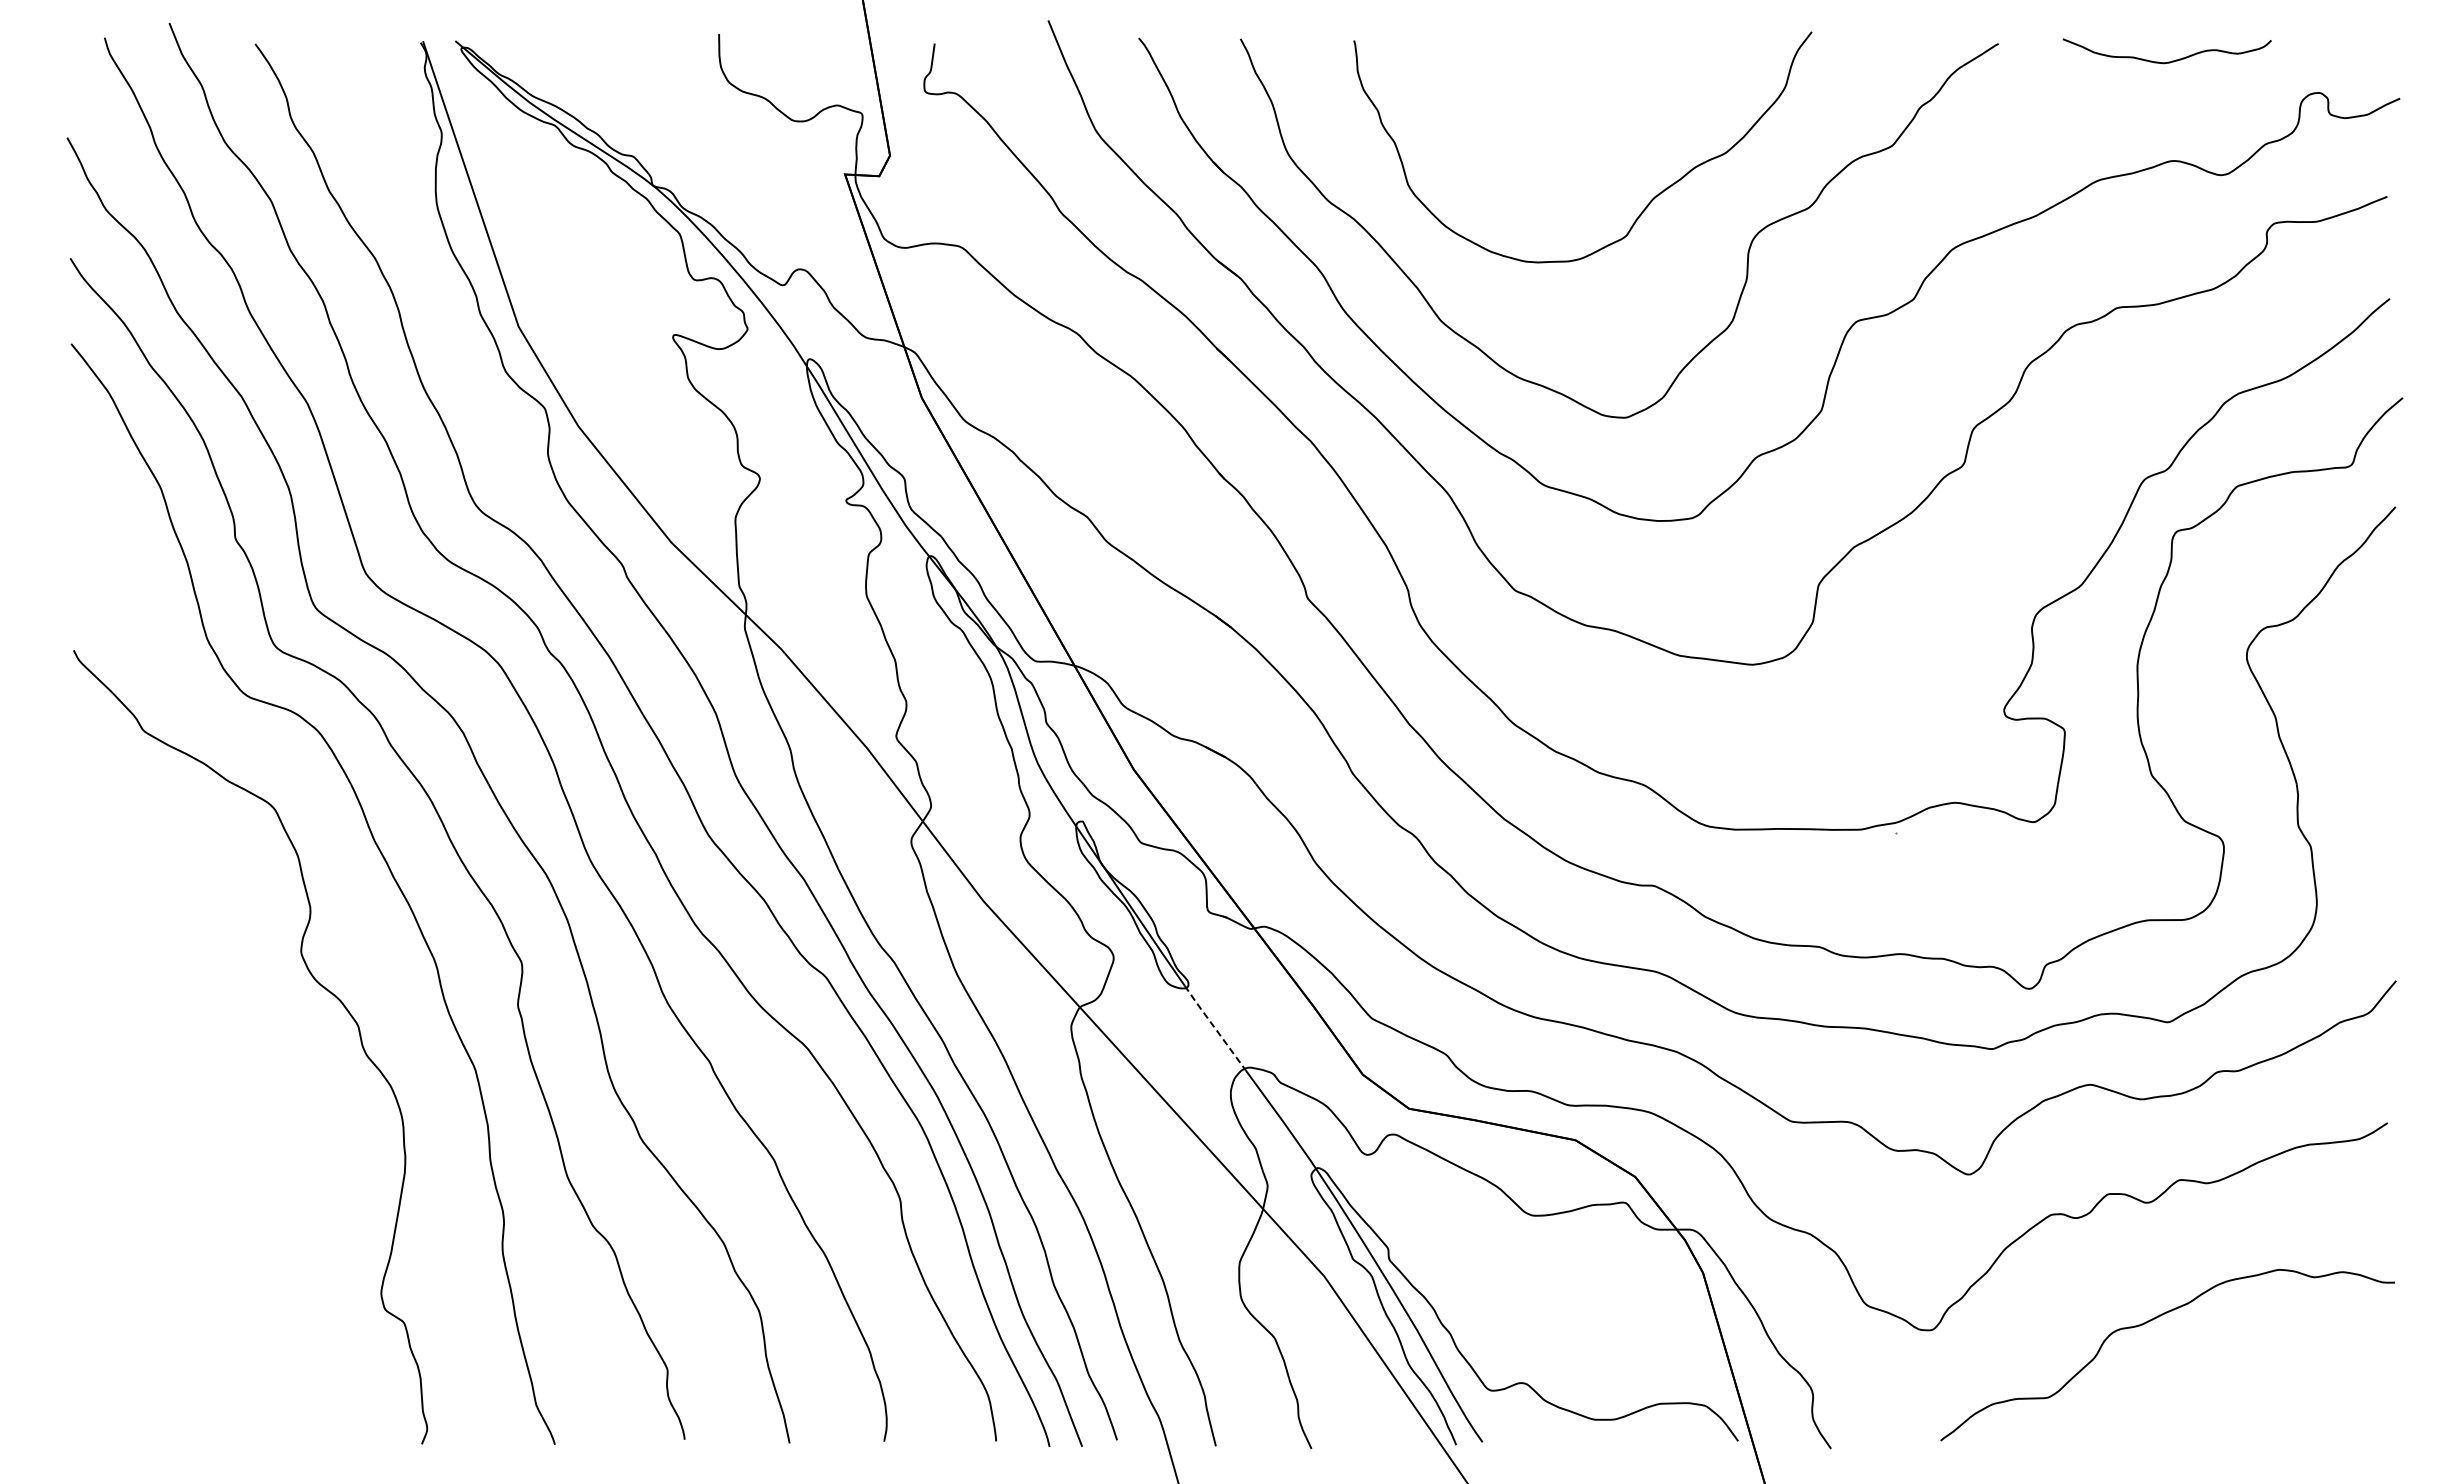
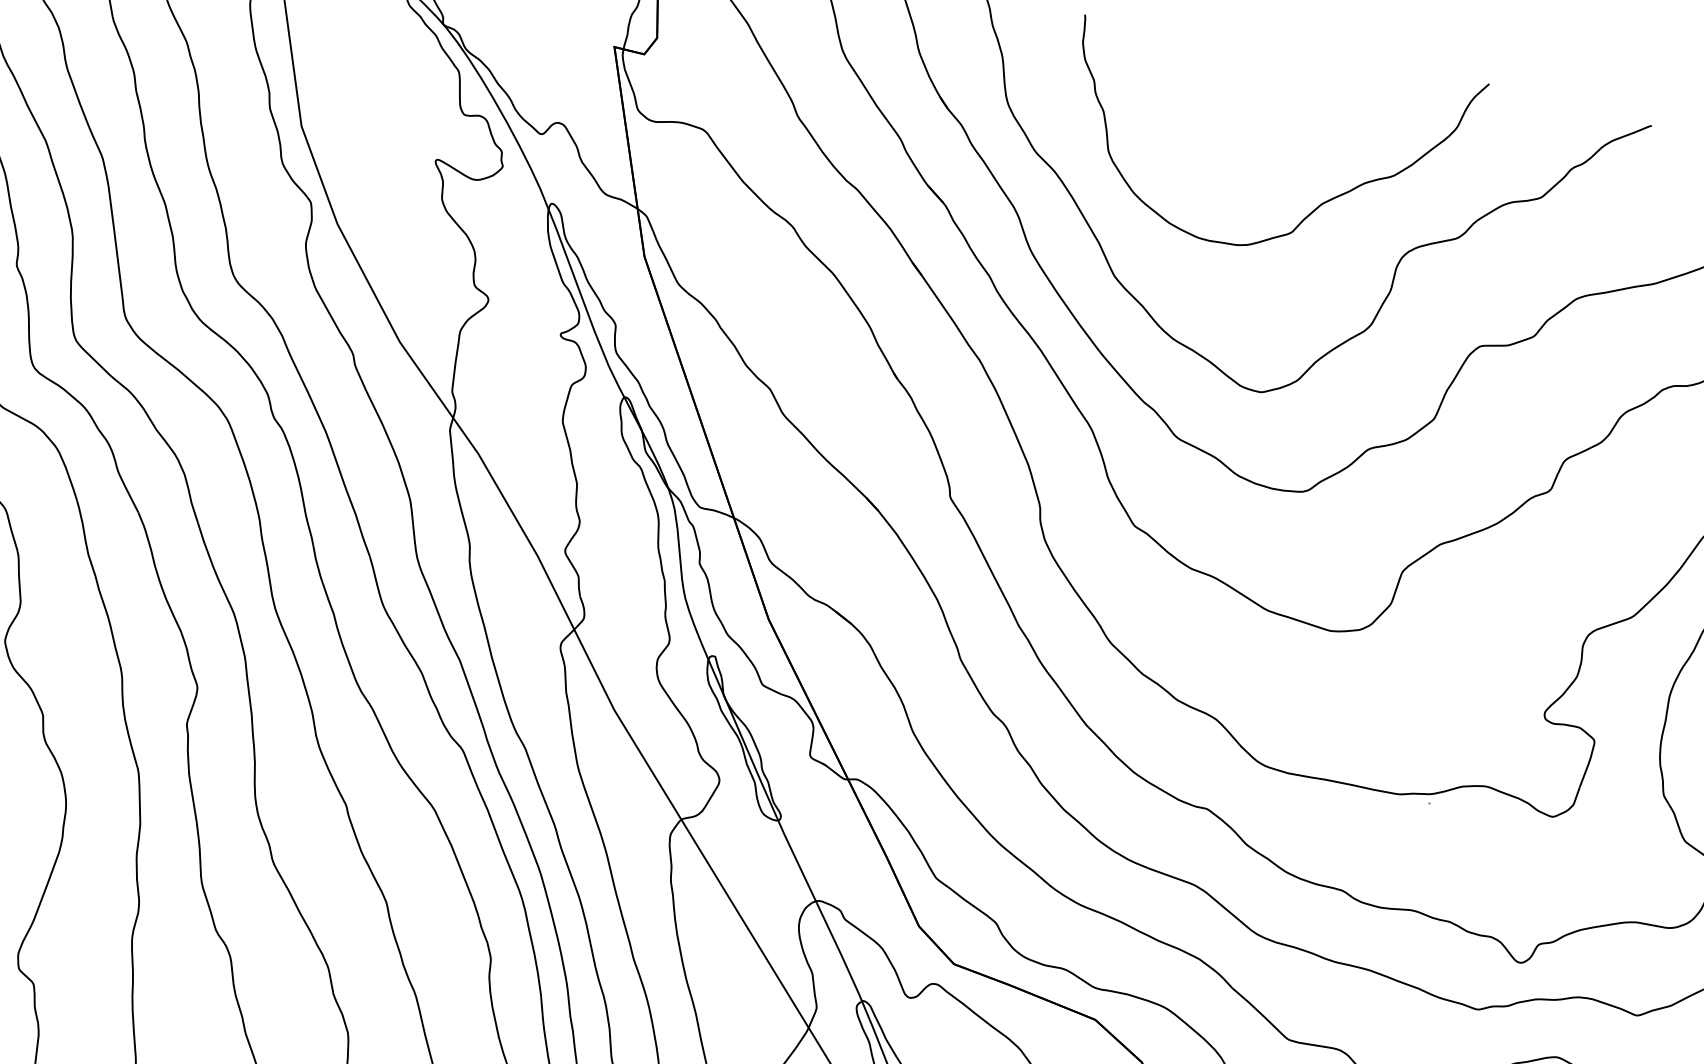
line: (1214, 1027) -> (796, 859), dashed -> solid

